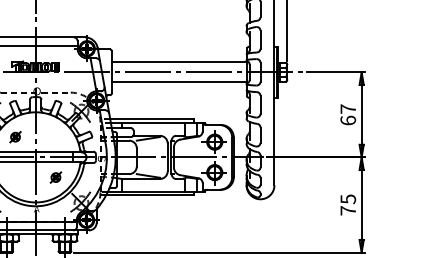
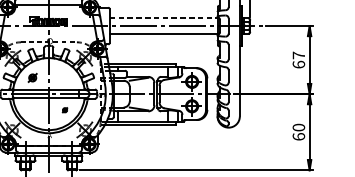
line: (179, 62) -> (163, 18), solid -> dashed
part: (55, 177) -> (64, 110), size x0.6
text: (348, 204) -> (299, 131), 75 -> 60

